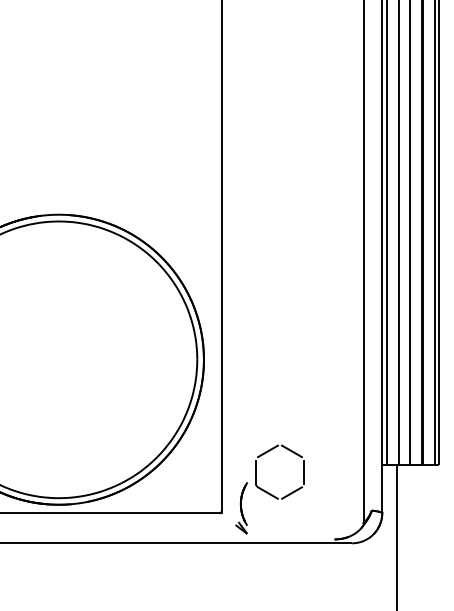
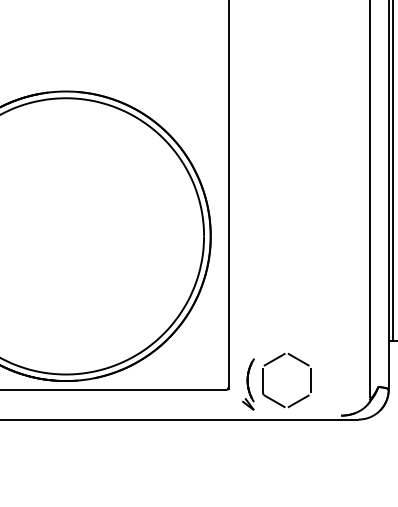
part: (268, 452) -> (275, 360), moved

